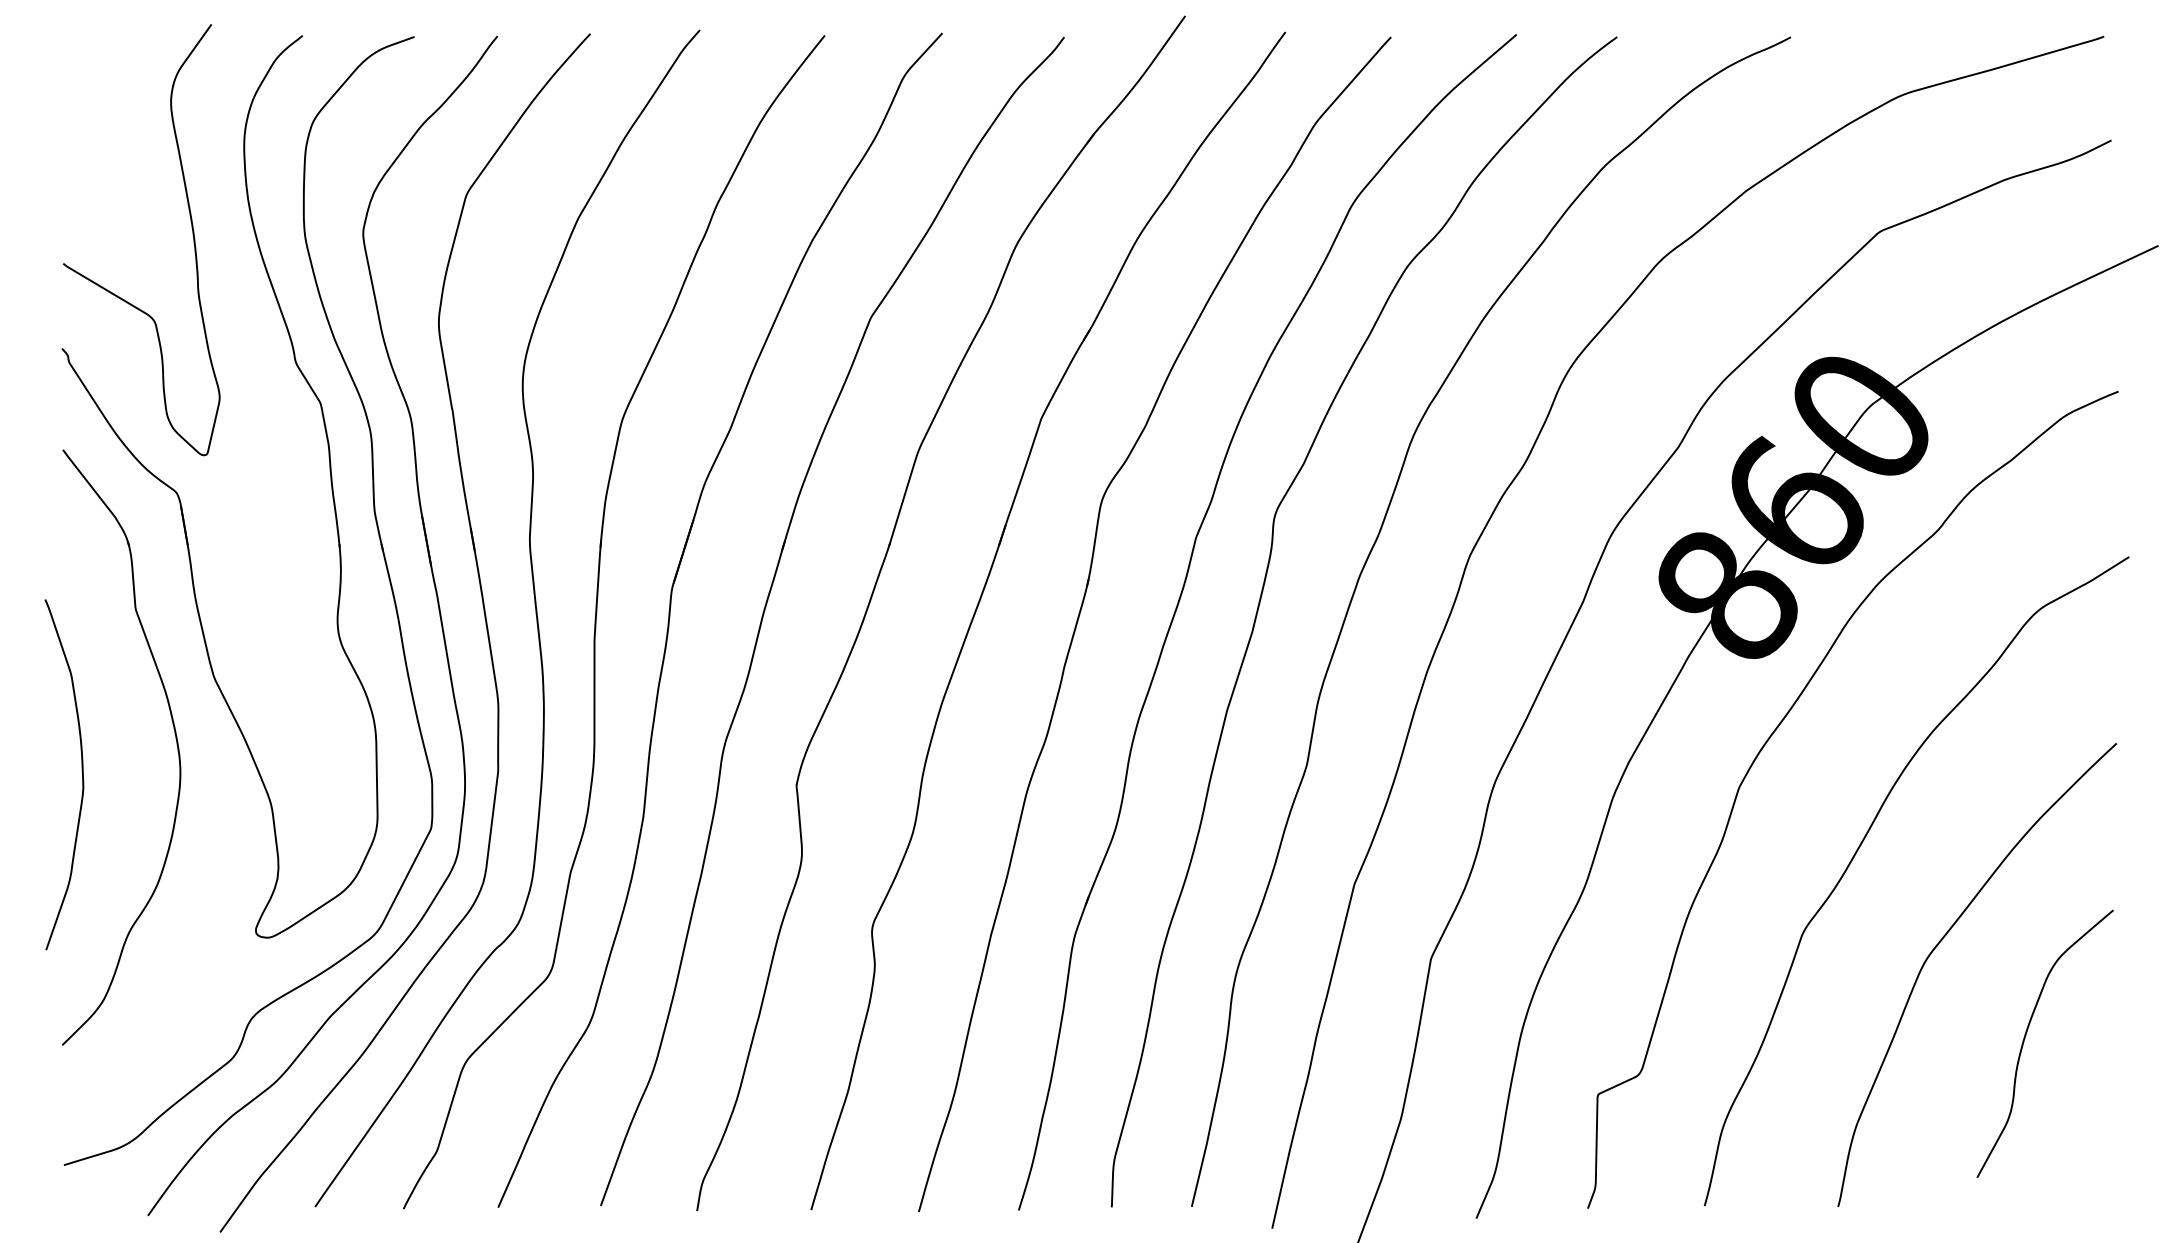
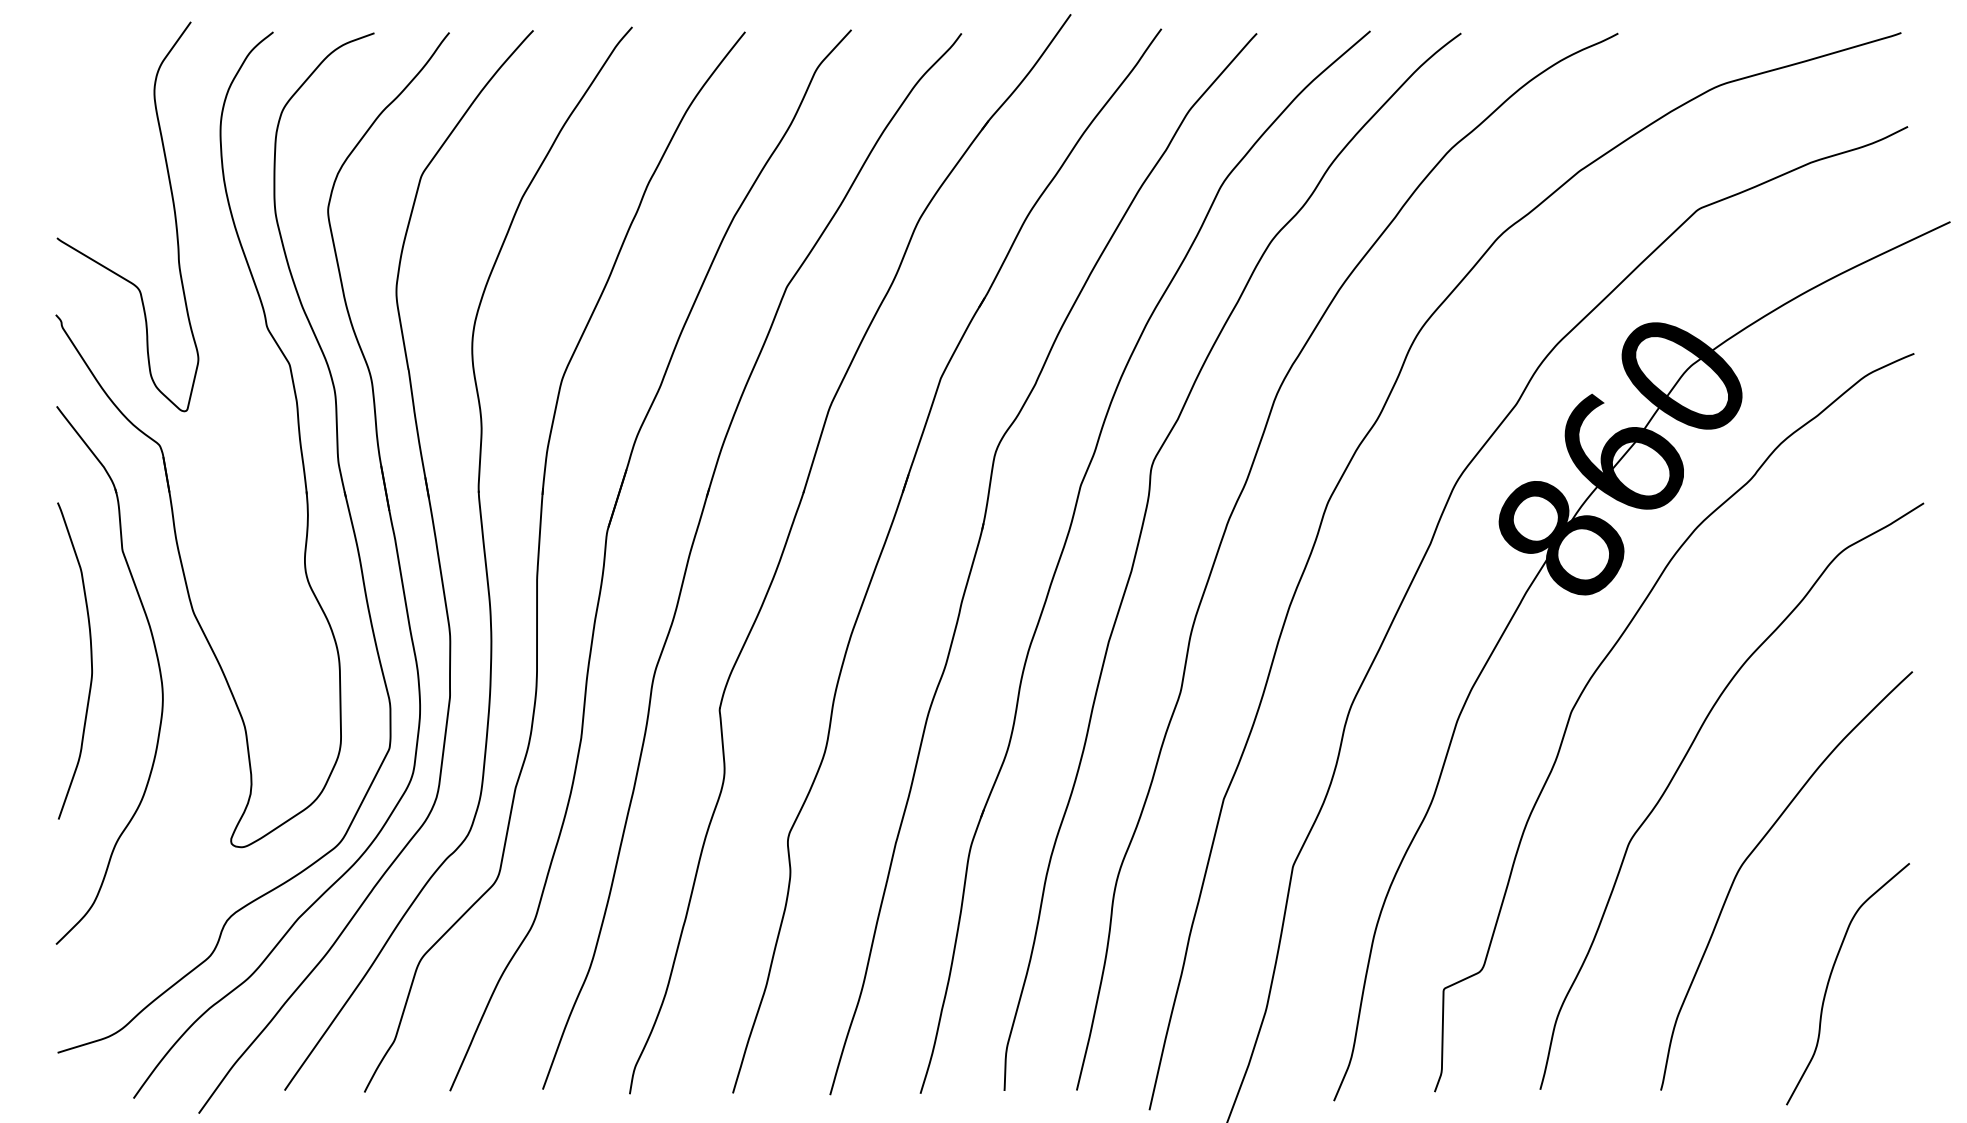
curve: (81, 774) -> (90, 660), moved
curve: (2025, 1038) -> (1830, 979), moved

